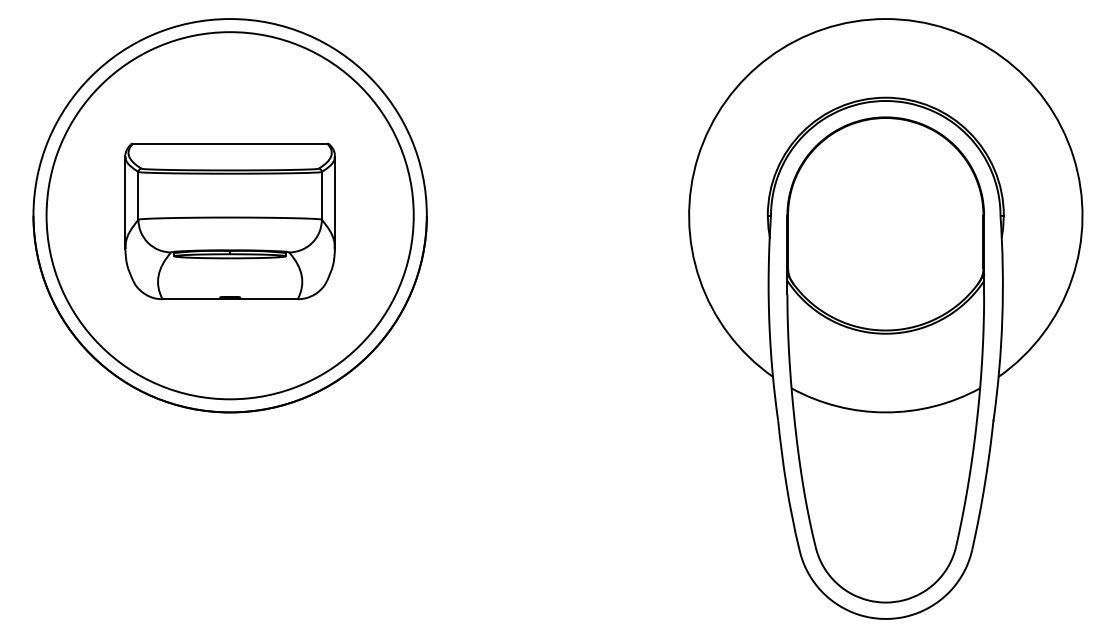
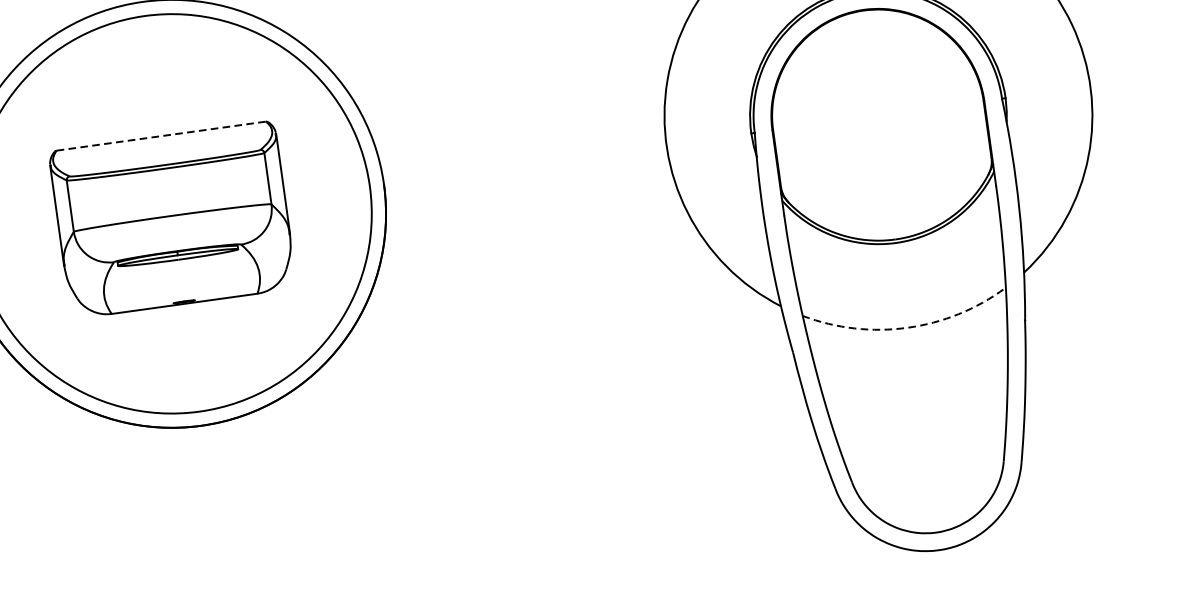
line: (230, 143) -> (161, 135), solid -> dashed
arc: (885, 412) -> (907, 327), solid -> dashed

